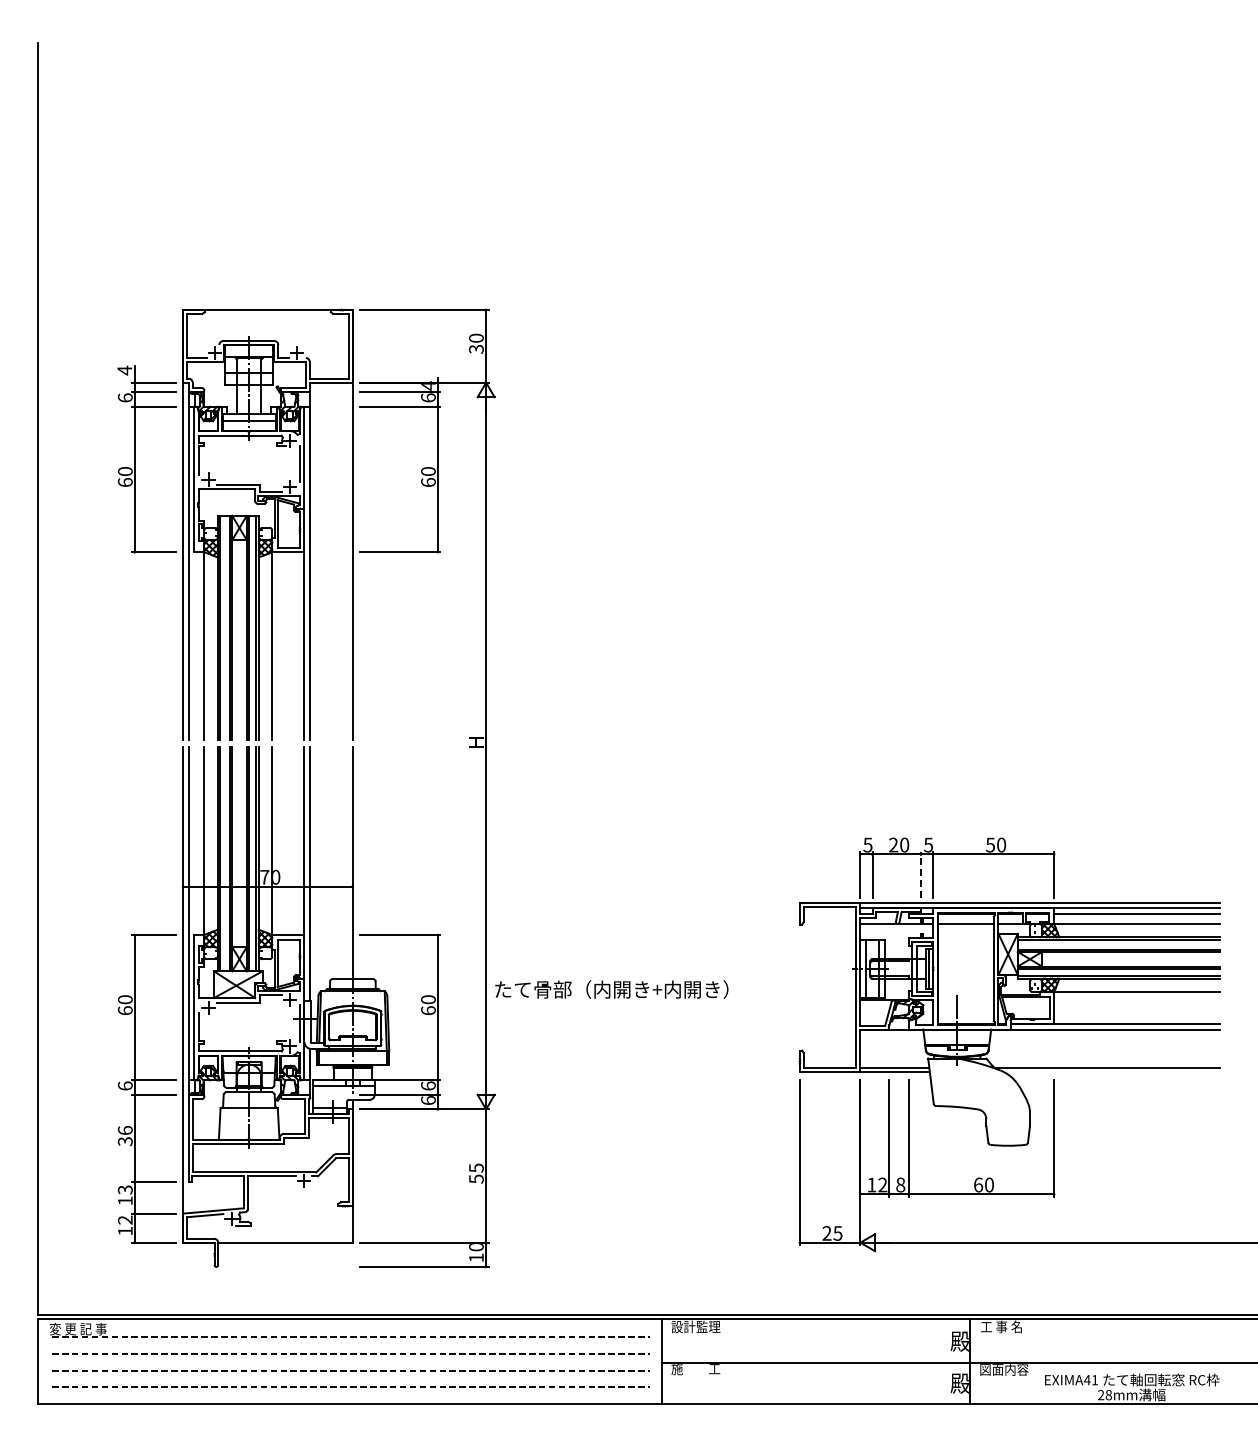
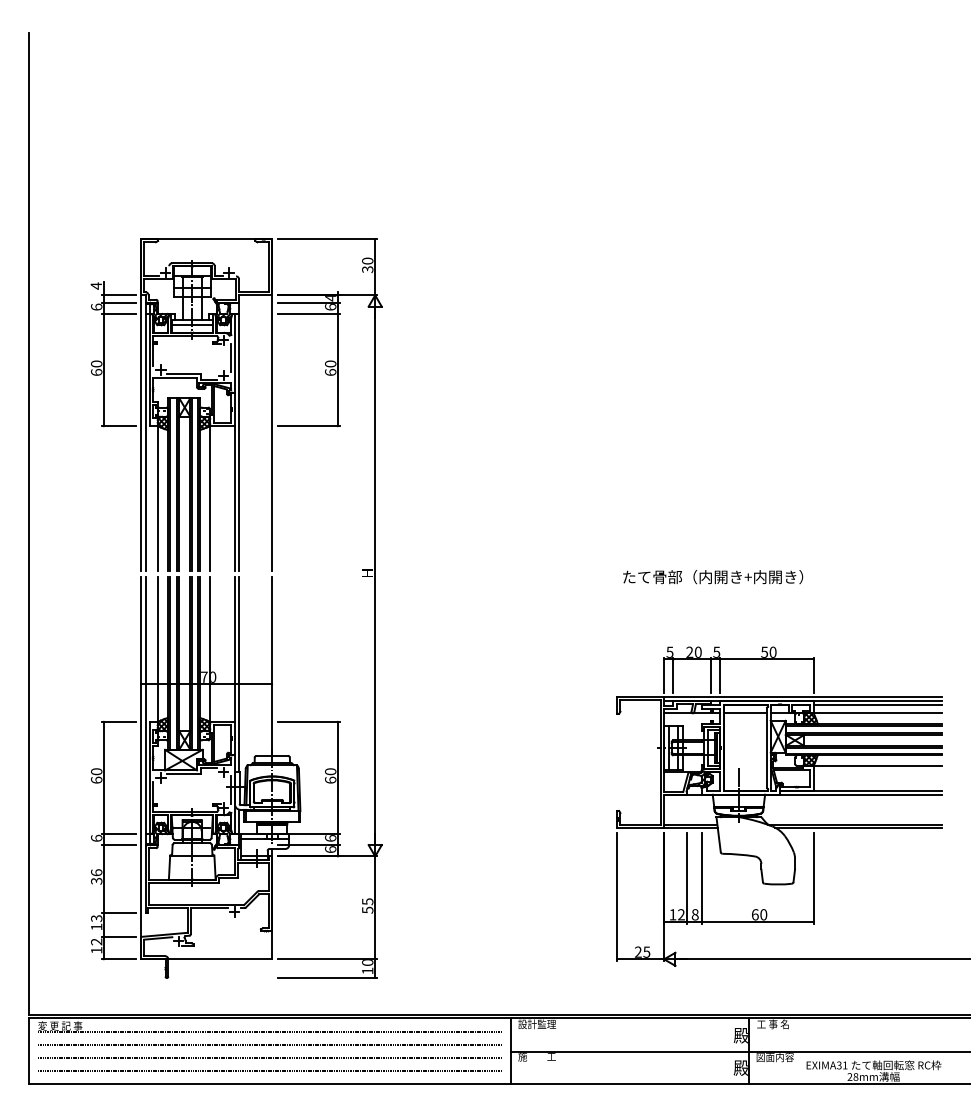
line: (920, 874) -> (710, 675), dashed -> solid
text: (611, 989) -> (712, 577), moved
line: (1112, 1072) -> (858, 827), added
text: (1086, 1380) -> (838, 1065), EXIMA41 -> EXIMA31

